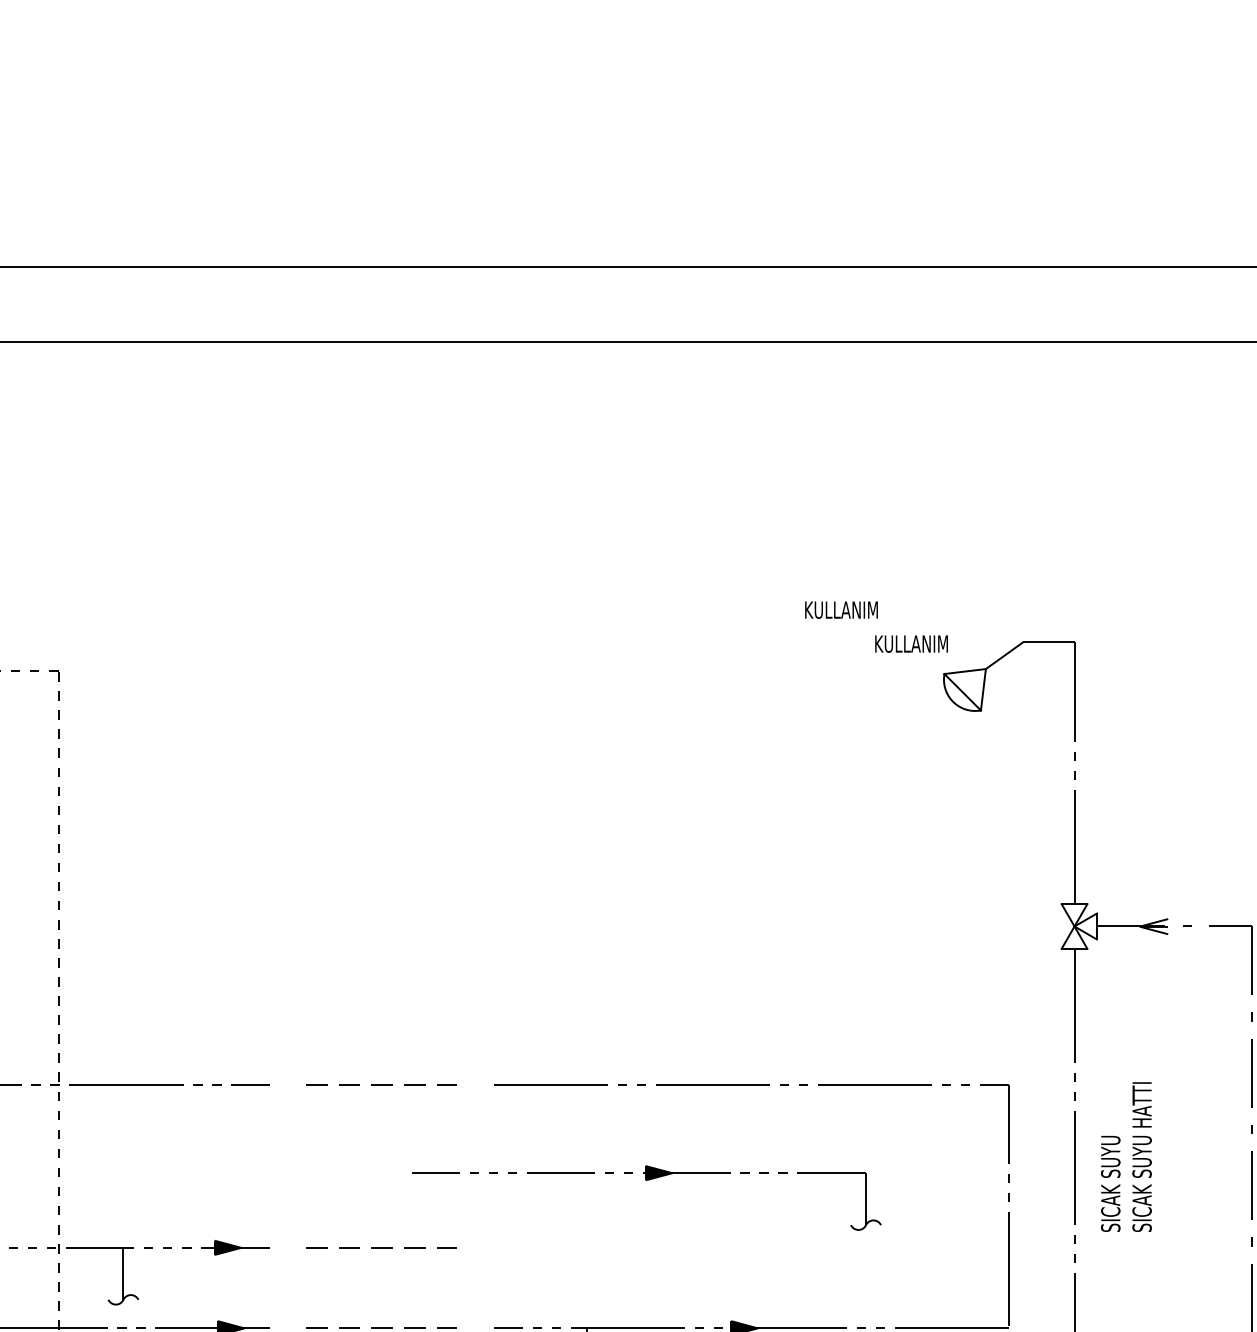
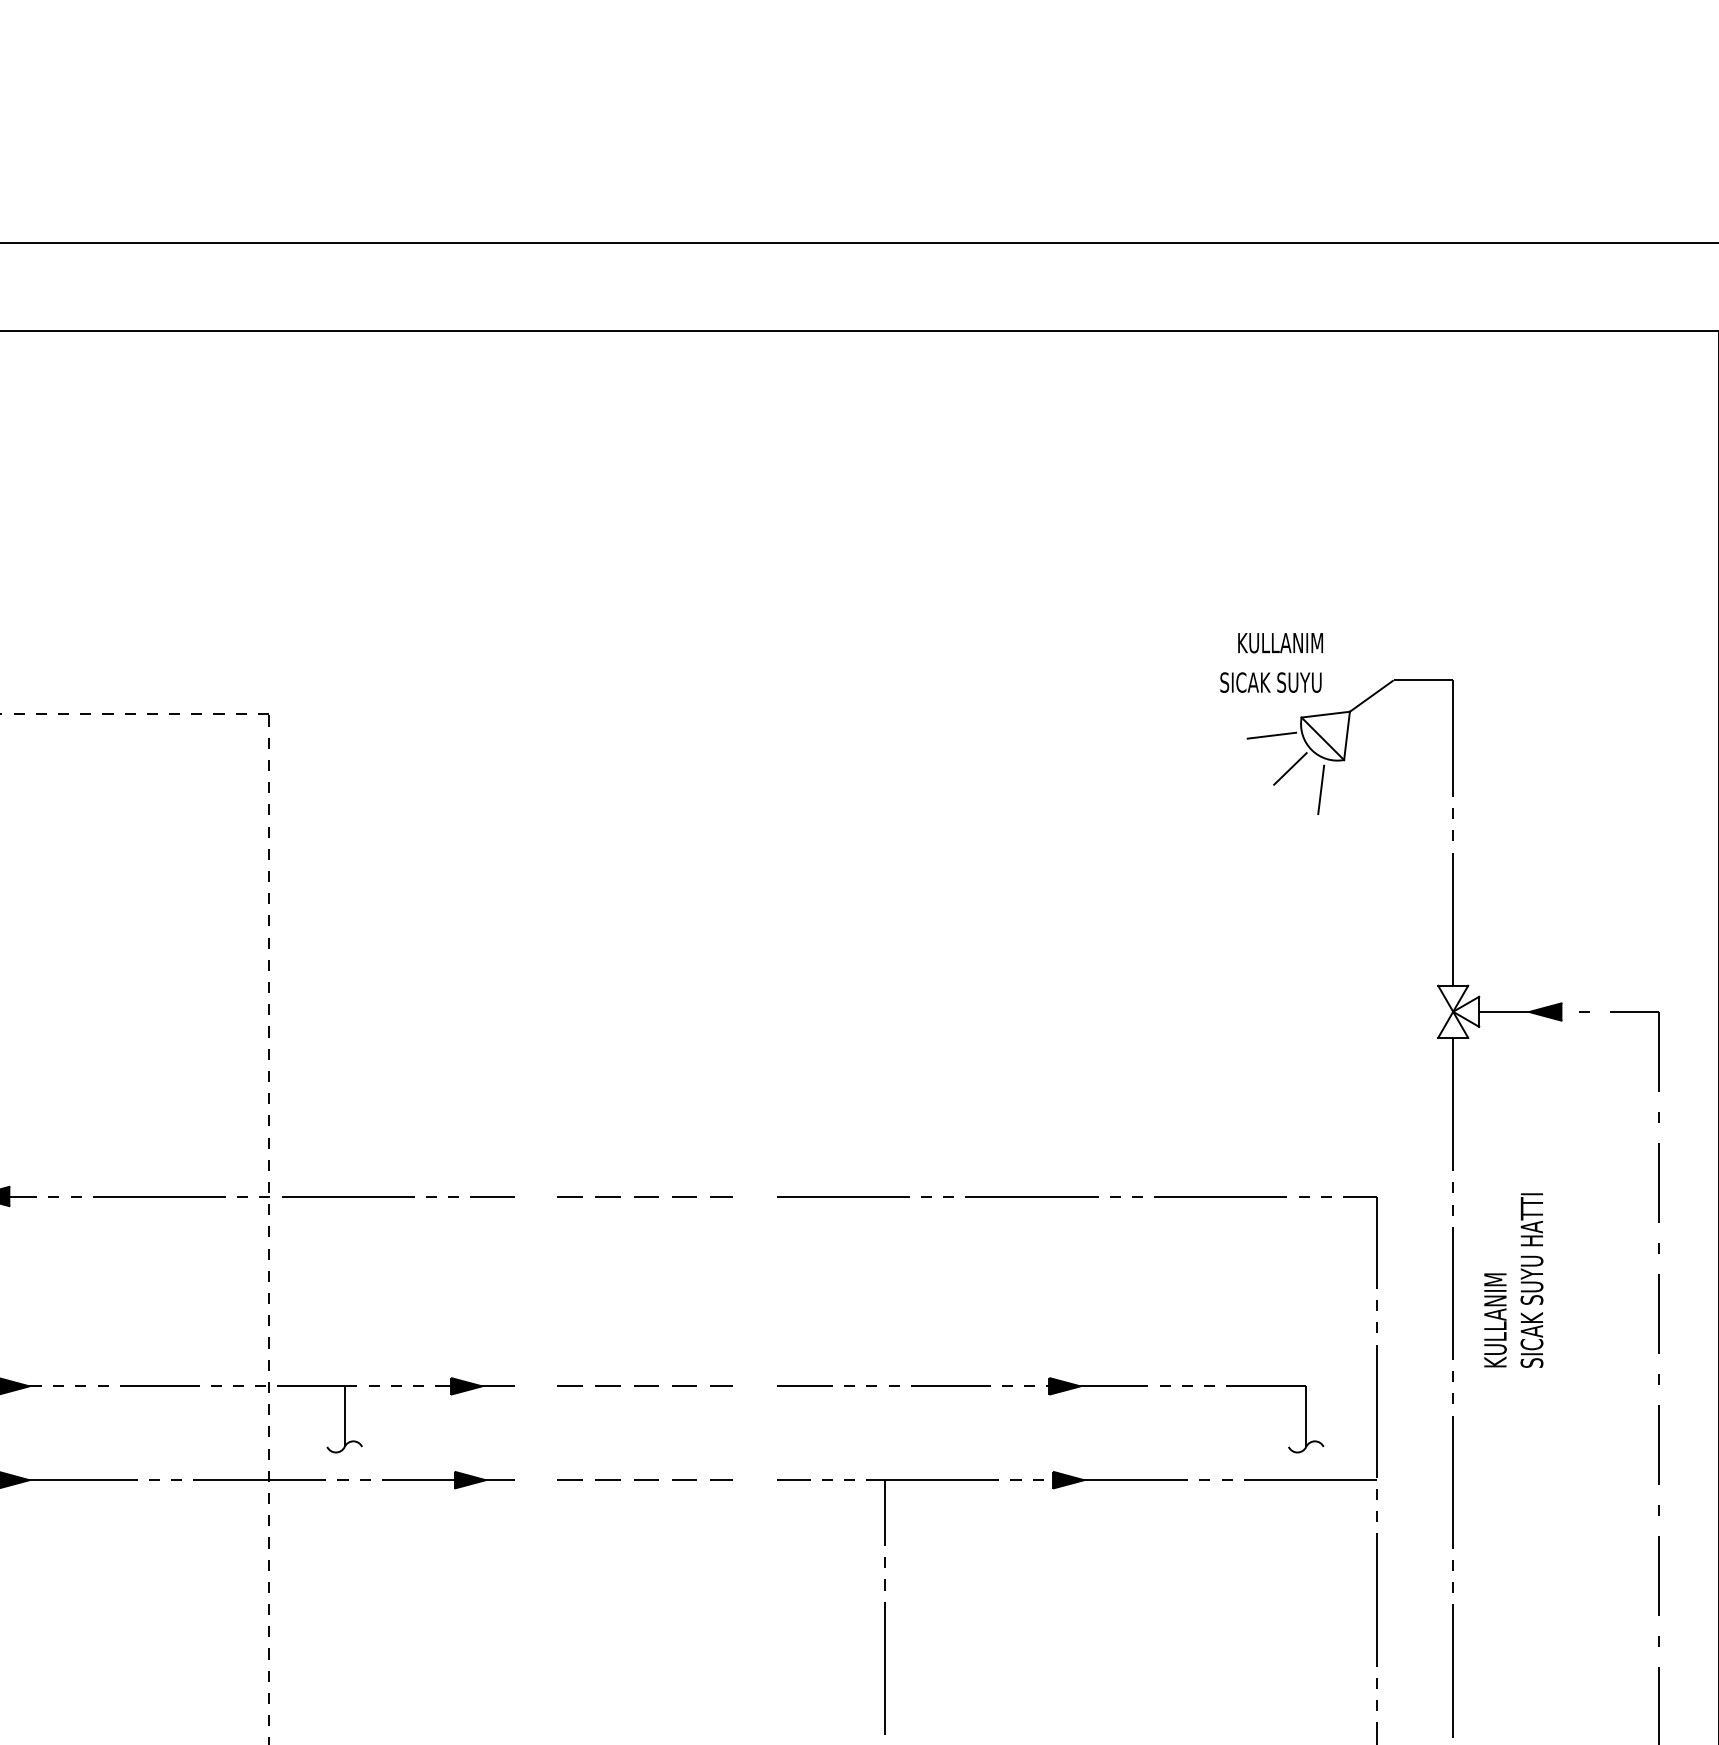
text: (841, 610) -> (1280, 643), moved
text: (917, 643) -> (1270, 682), KULLANIM -> SICAK SUYU
line: (918, 689) -> (1271, 735), added
line: (934, 717) -> (1290, 768), added
line: (961, 735) -> (1321, 789), added
fill: (1153, 926) -> (1545, 1011), added
part: (646, 1181) -> (1050, 1395), moved
text: (1110, 1183) -> (1495, 1311), SICAK SUYU -> KULLANIM

